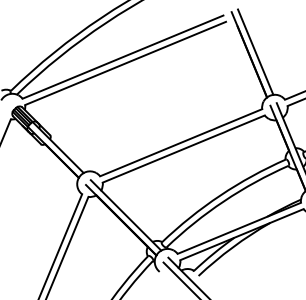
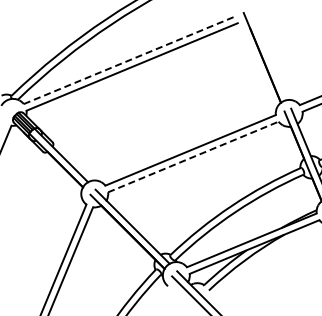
line: (255, 52) -> (268, 55), removed
line: (123, 57) -> (129, 60), solid -> dashed
line: (183, 148) -> (193, 156), solid -> dashed

